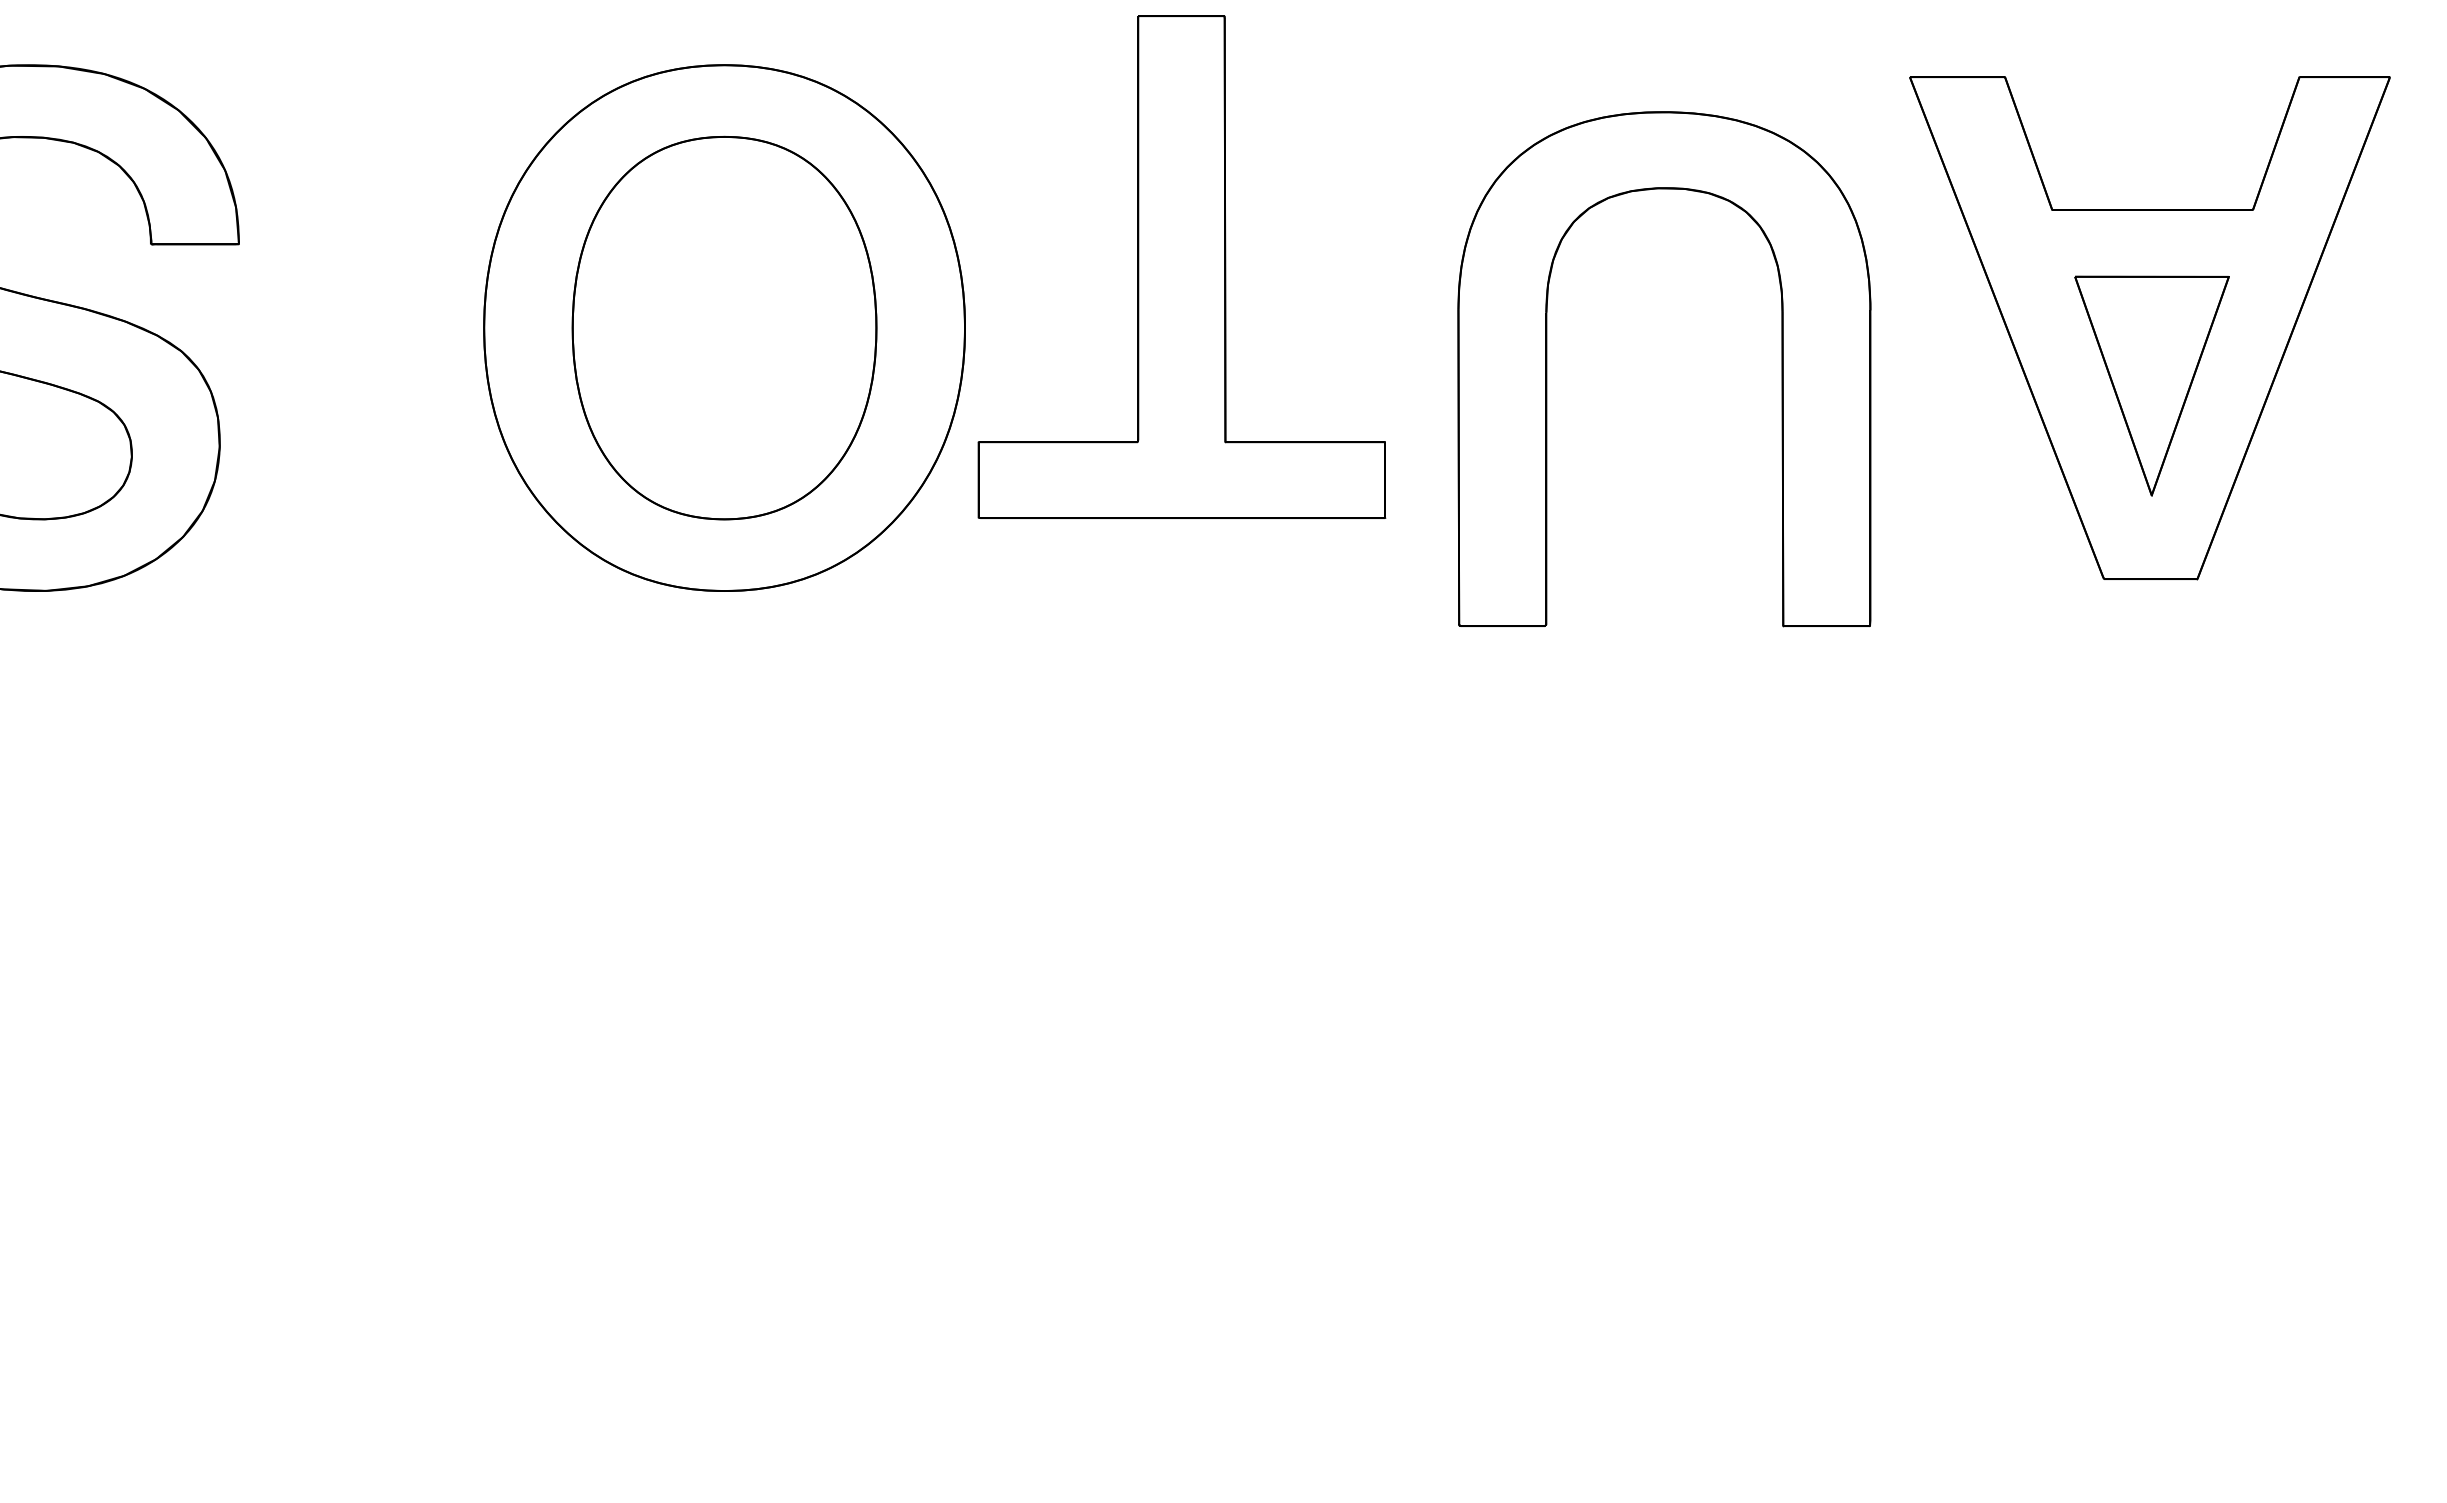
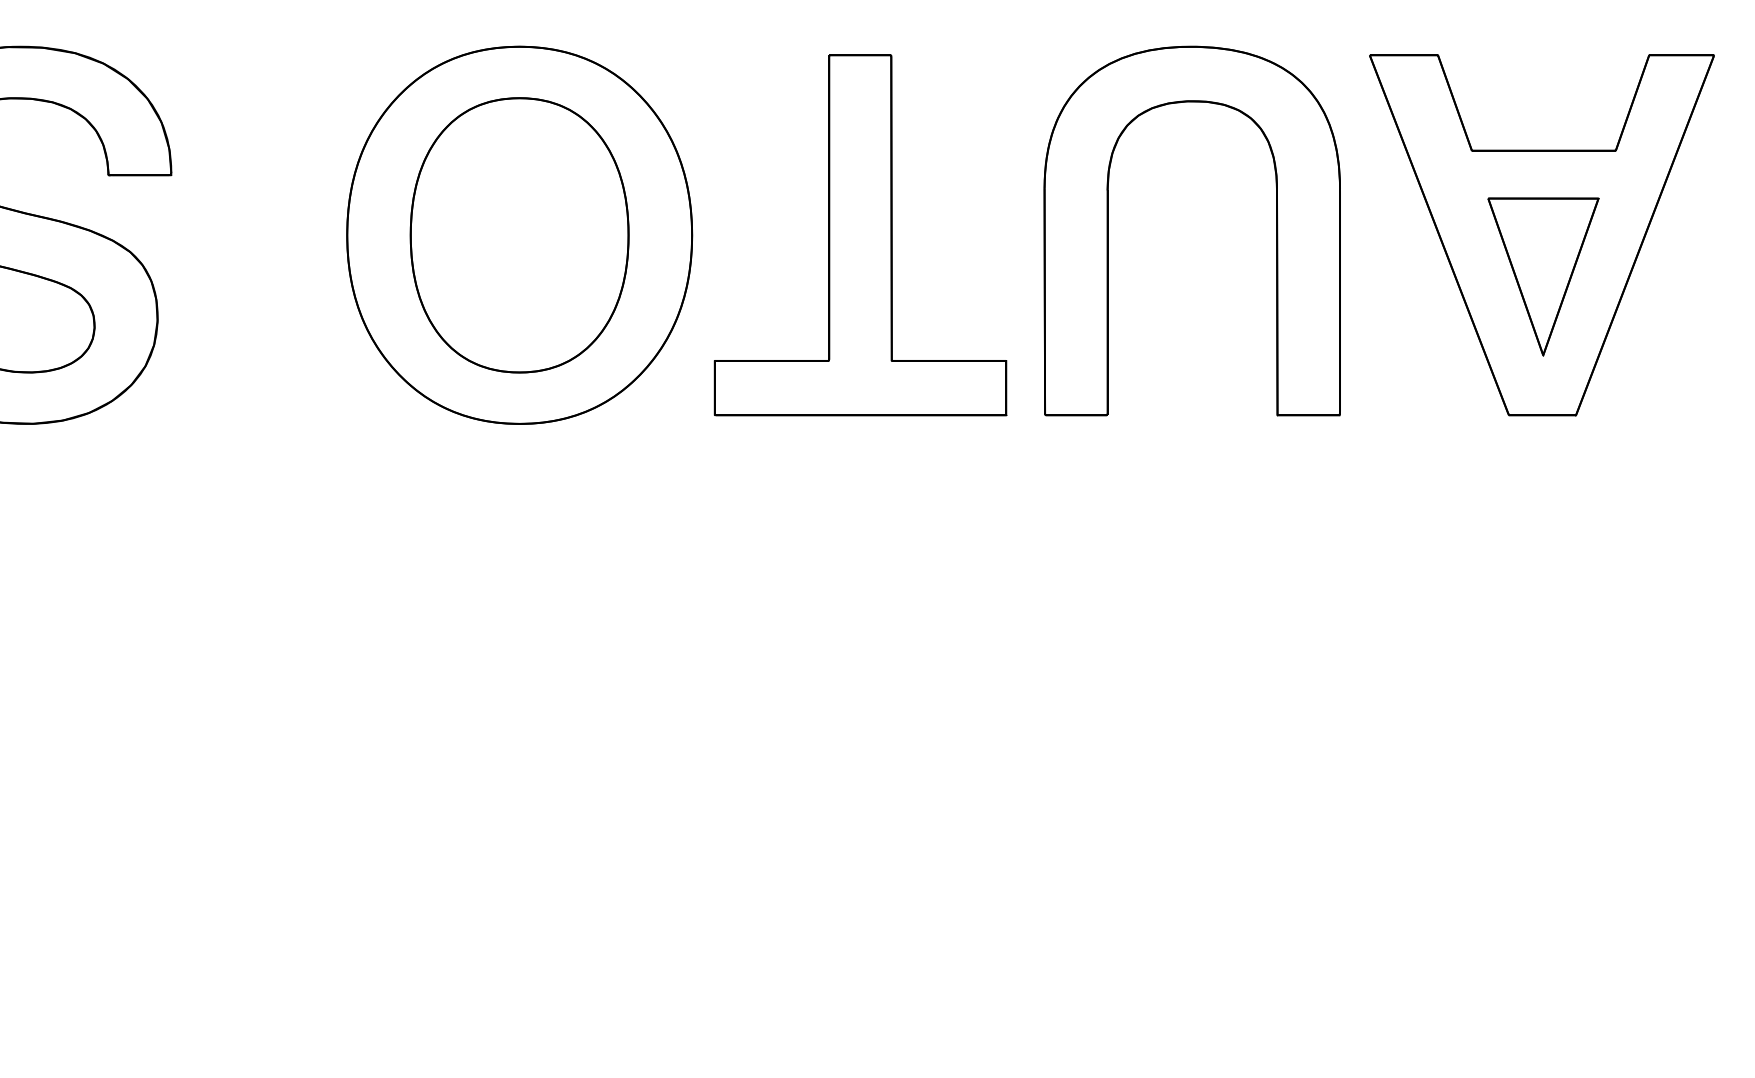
part: (1181, 266) -> (860, 234), moved
part: (1547, 369) -> (1108, 231), moved

